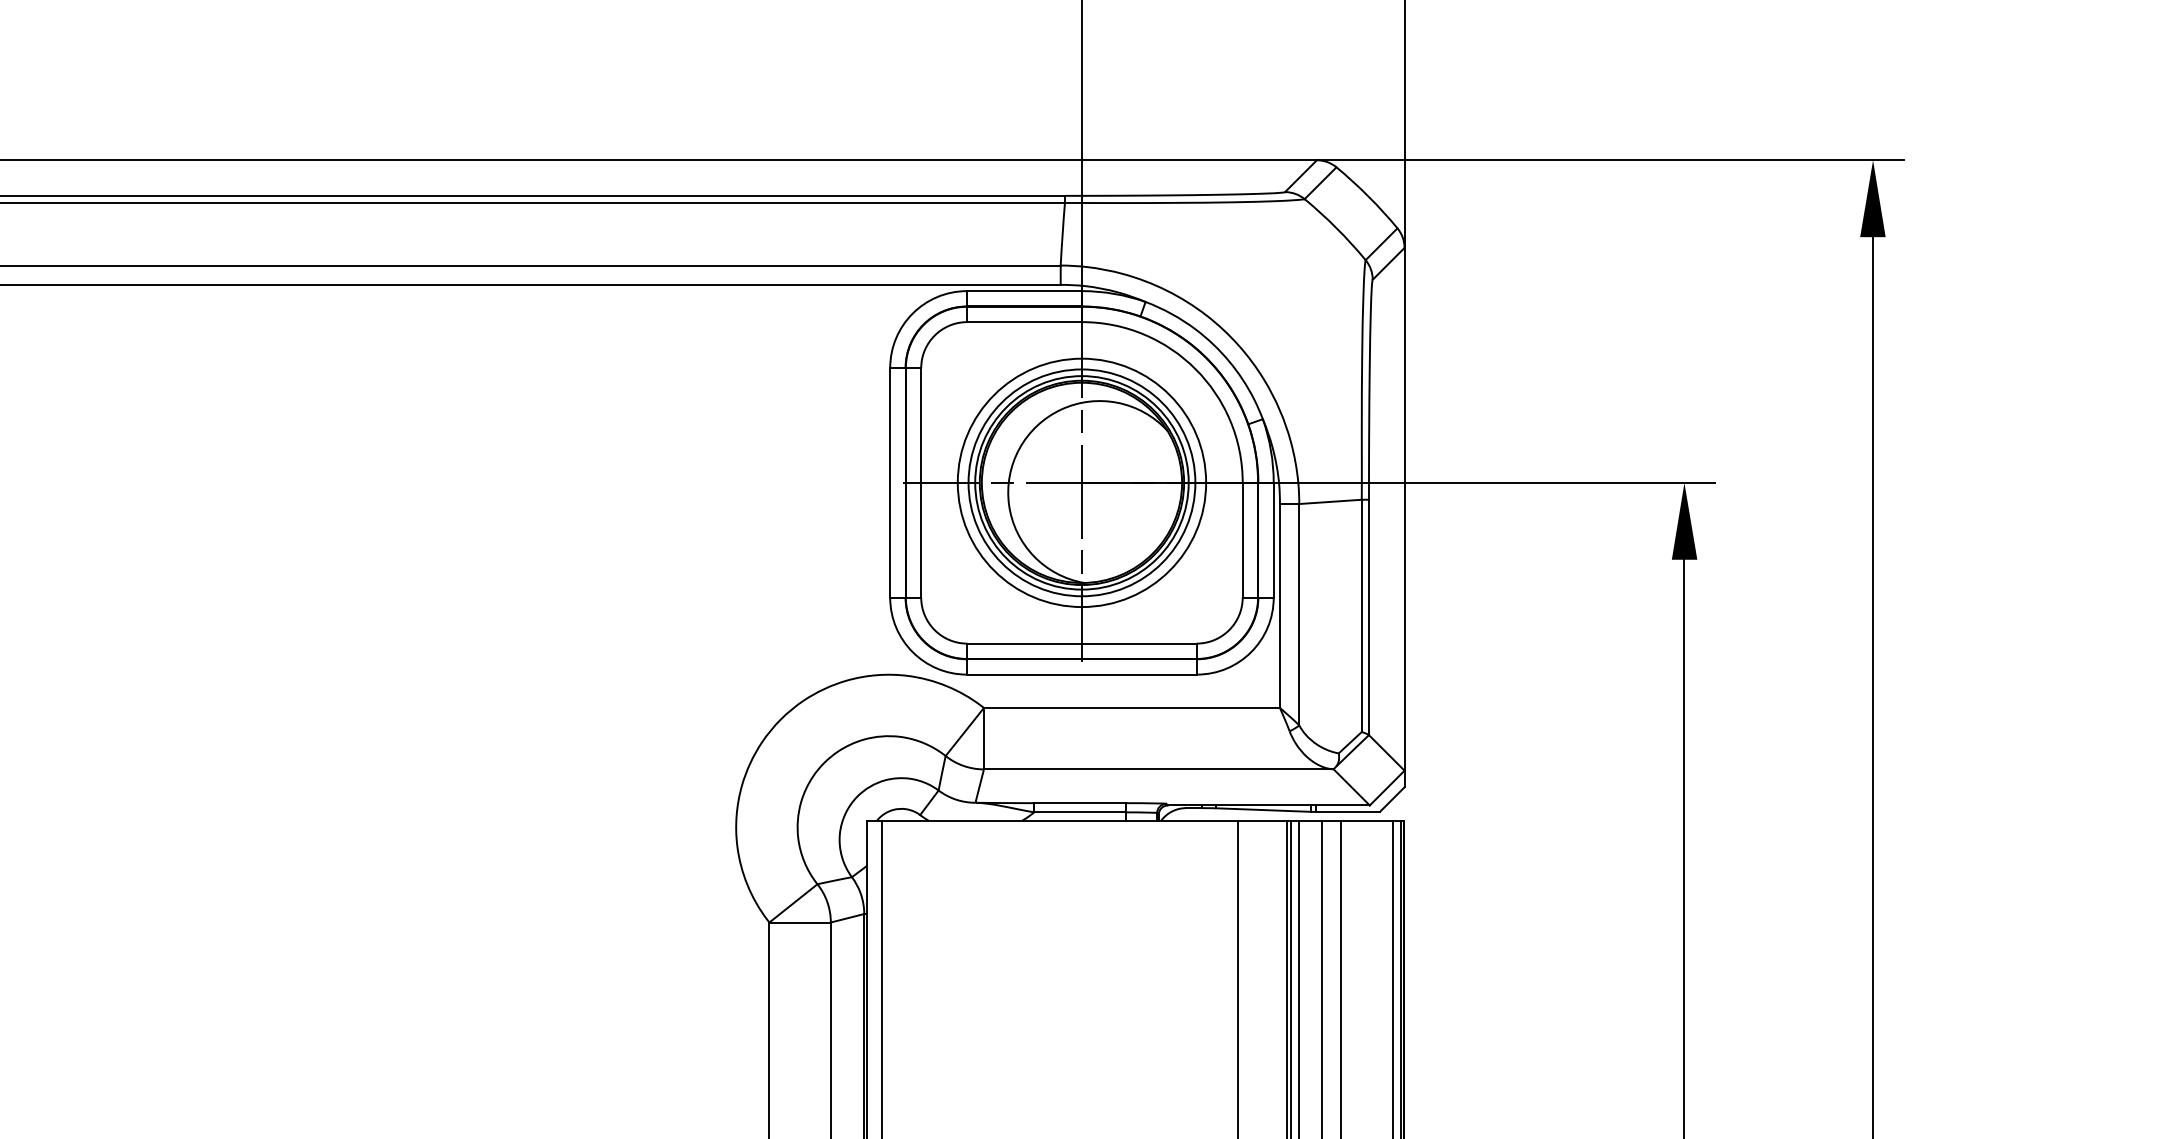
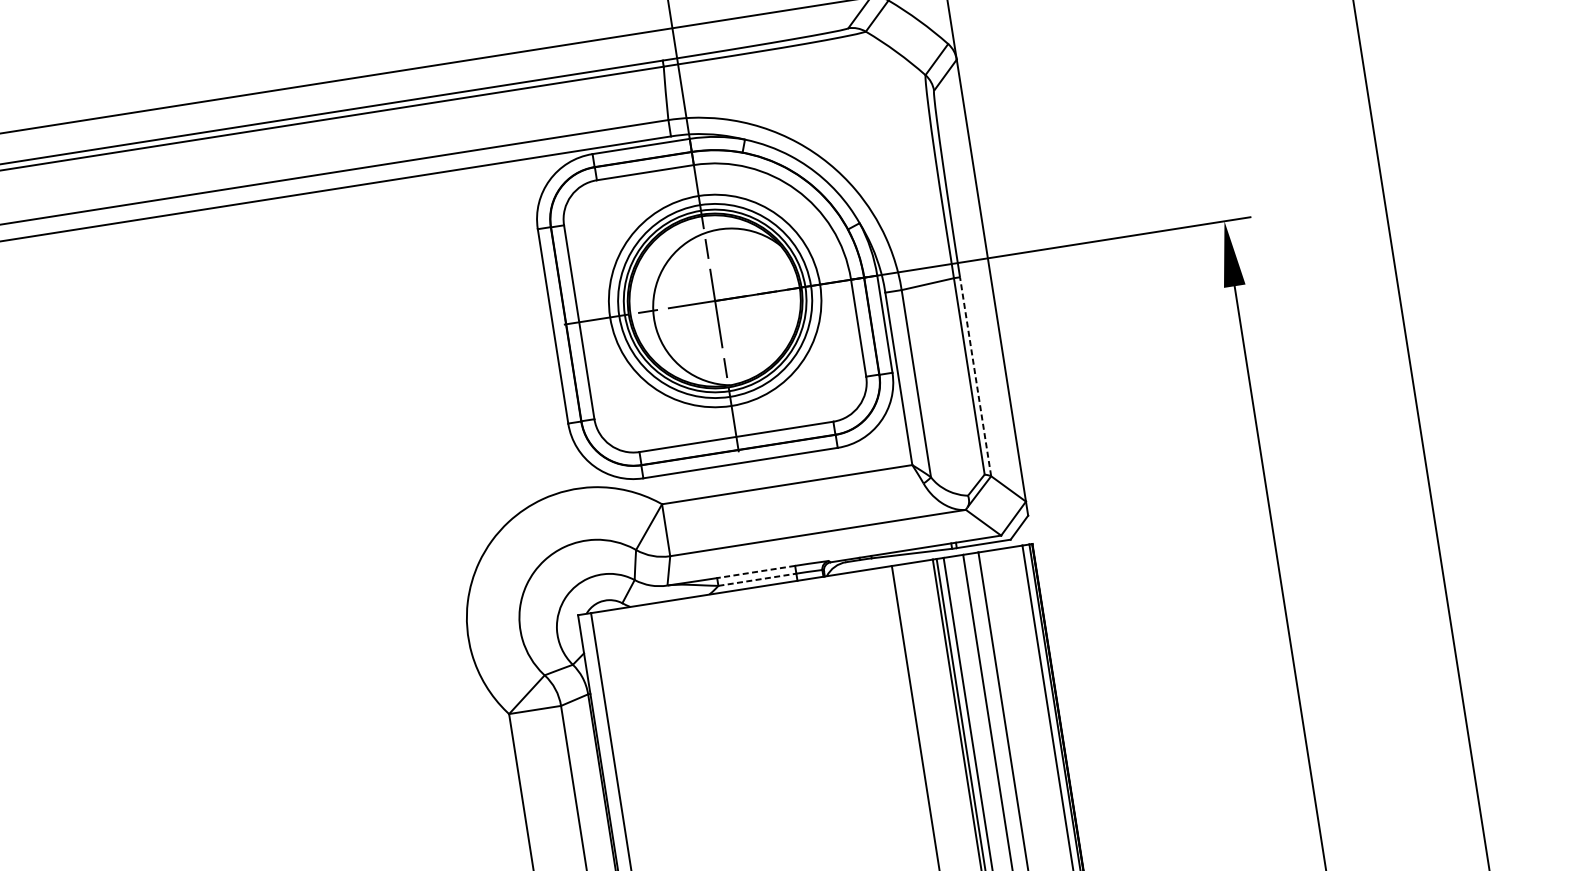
line: (1368, 617) -> (975, 376), solid -> dashed
line: (1079, 803) -> (755, 572), solid -> dashed
line: (1080, 812) -> (757, 579), solid -> dashed

